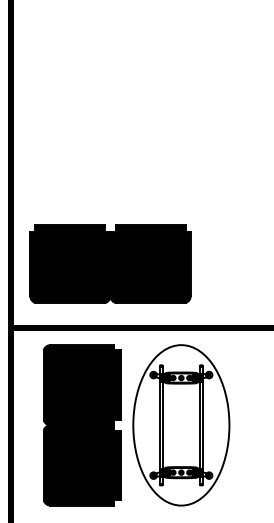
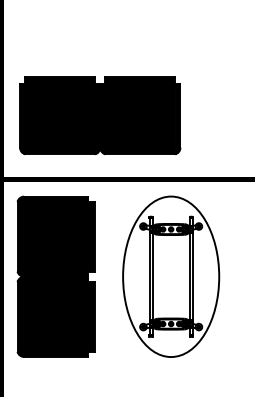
part: (82, 425) -> (56, 276), moved

